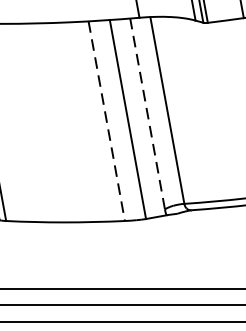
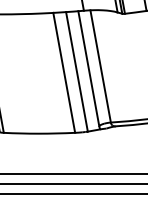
line: (147, 113) -> (88, 68), dashed -> solid
line: (107, 120) -> (64, 72), dashed -> solid

